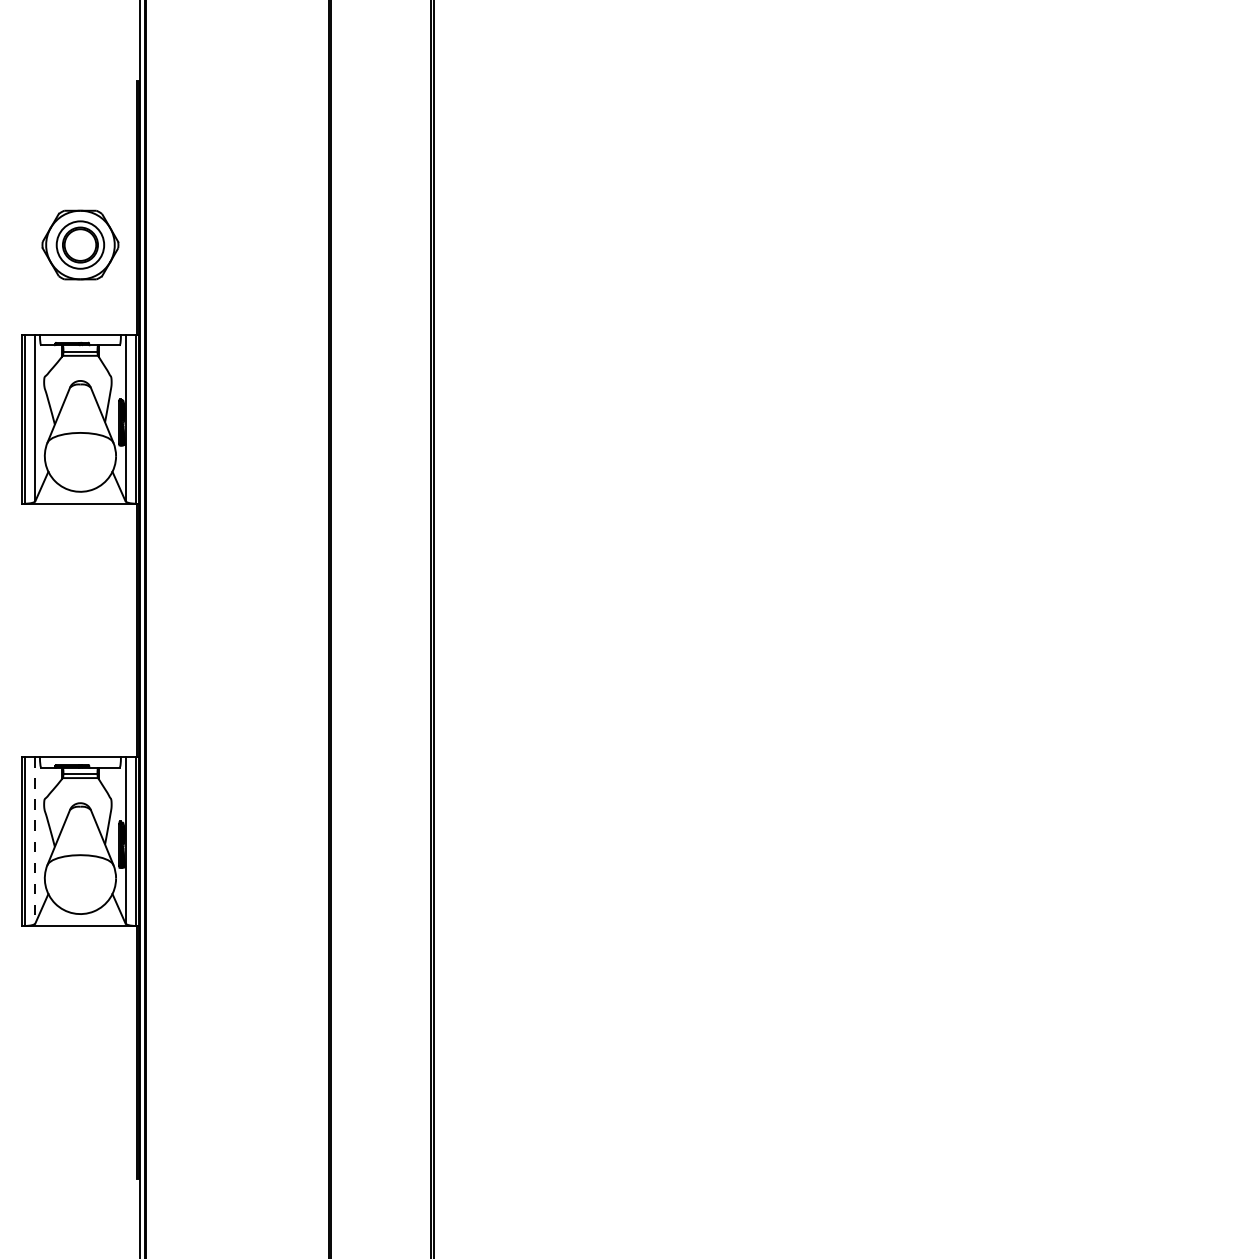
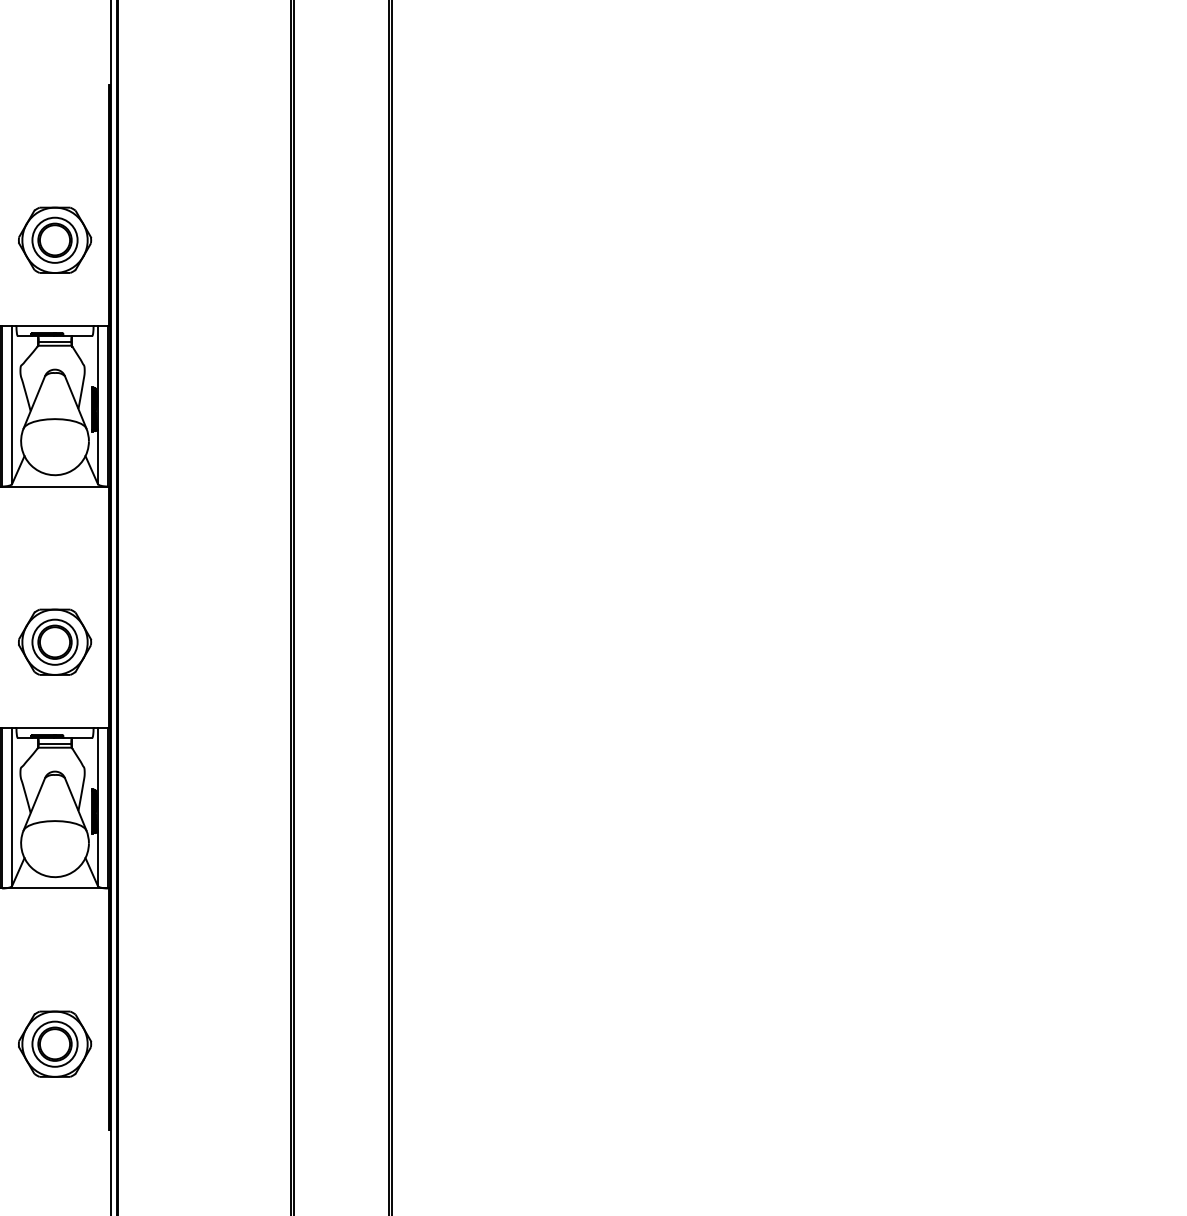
part: (80, 666) -> (55, 641), added
line: (35, 840) -> (12, 807), dashed -> solid
part: (80, 1088) -> (55, 1043), added

